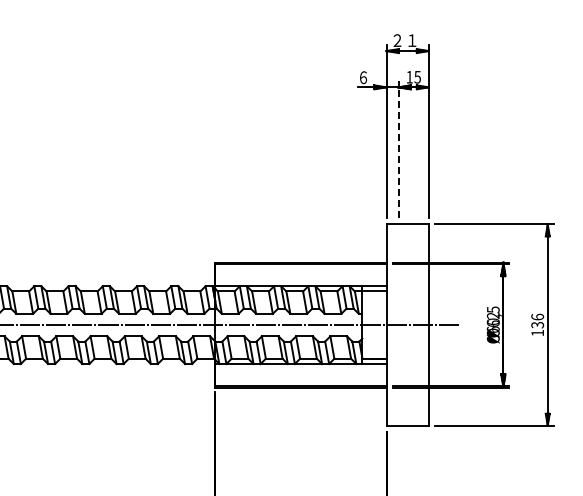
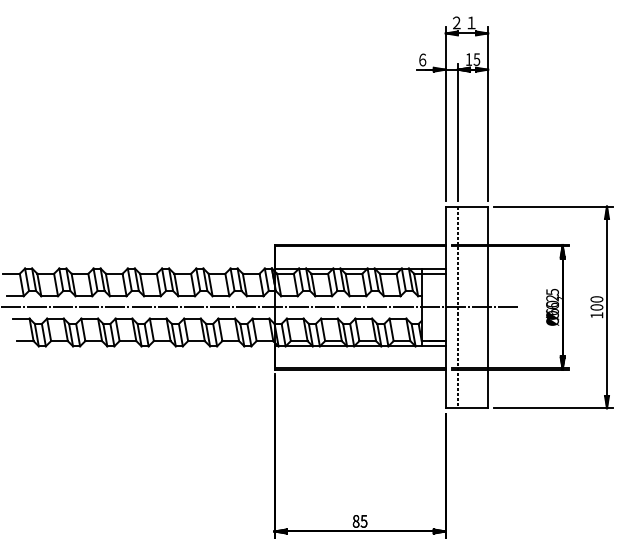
line: (398, 150) -> (457, 132), dashed -> solid
text: (537, 321) -> (596, 303), 136 -> 100
line: (398, 325) -> (457, 307), added

